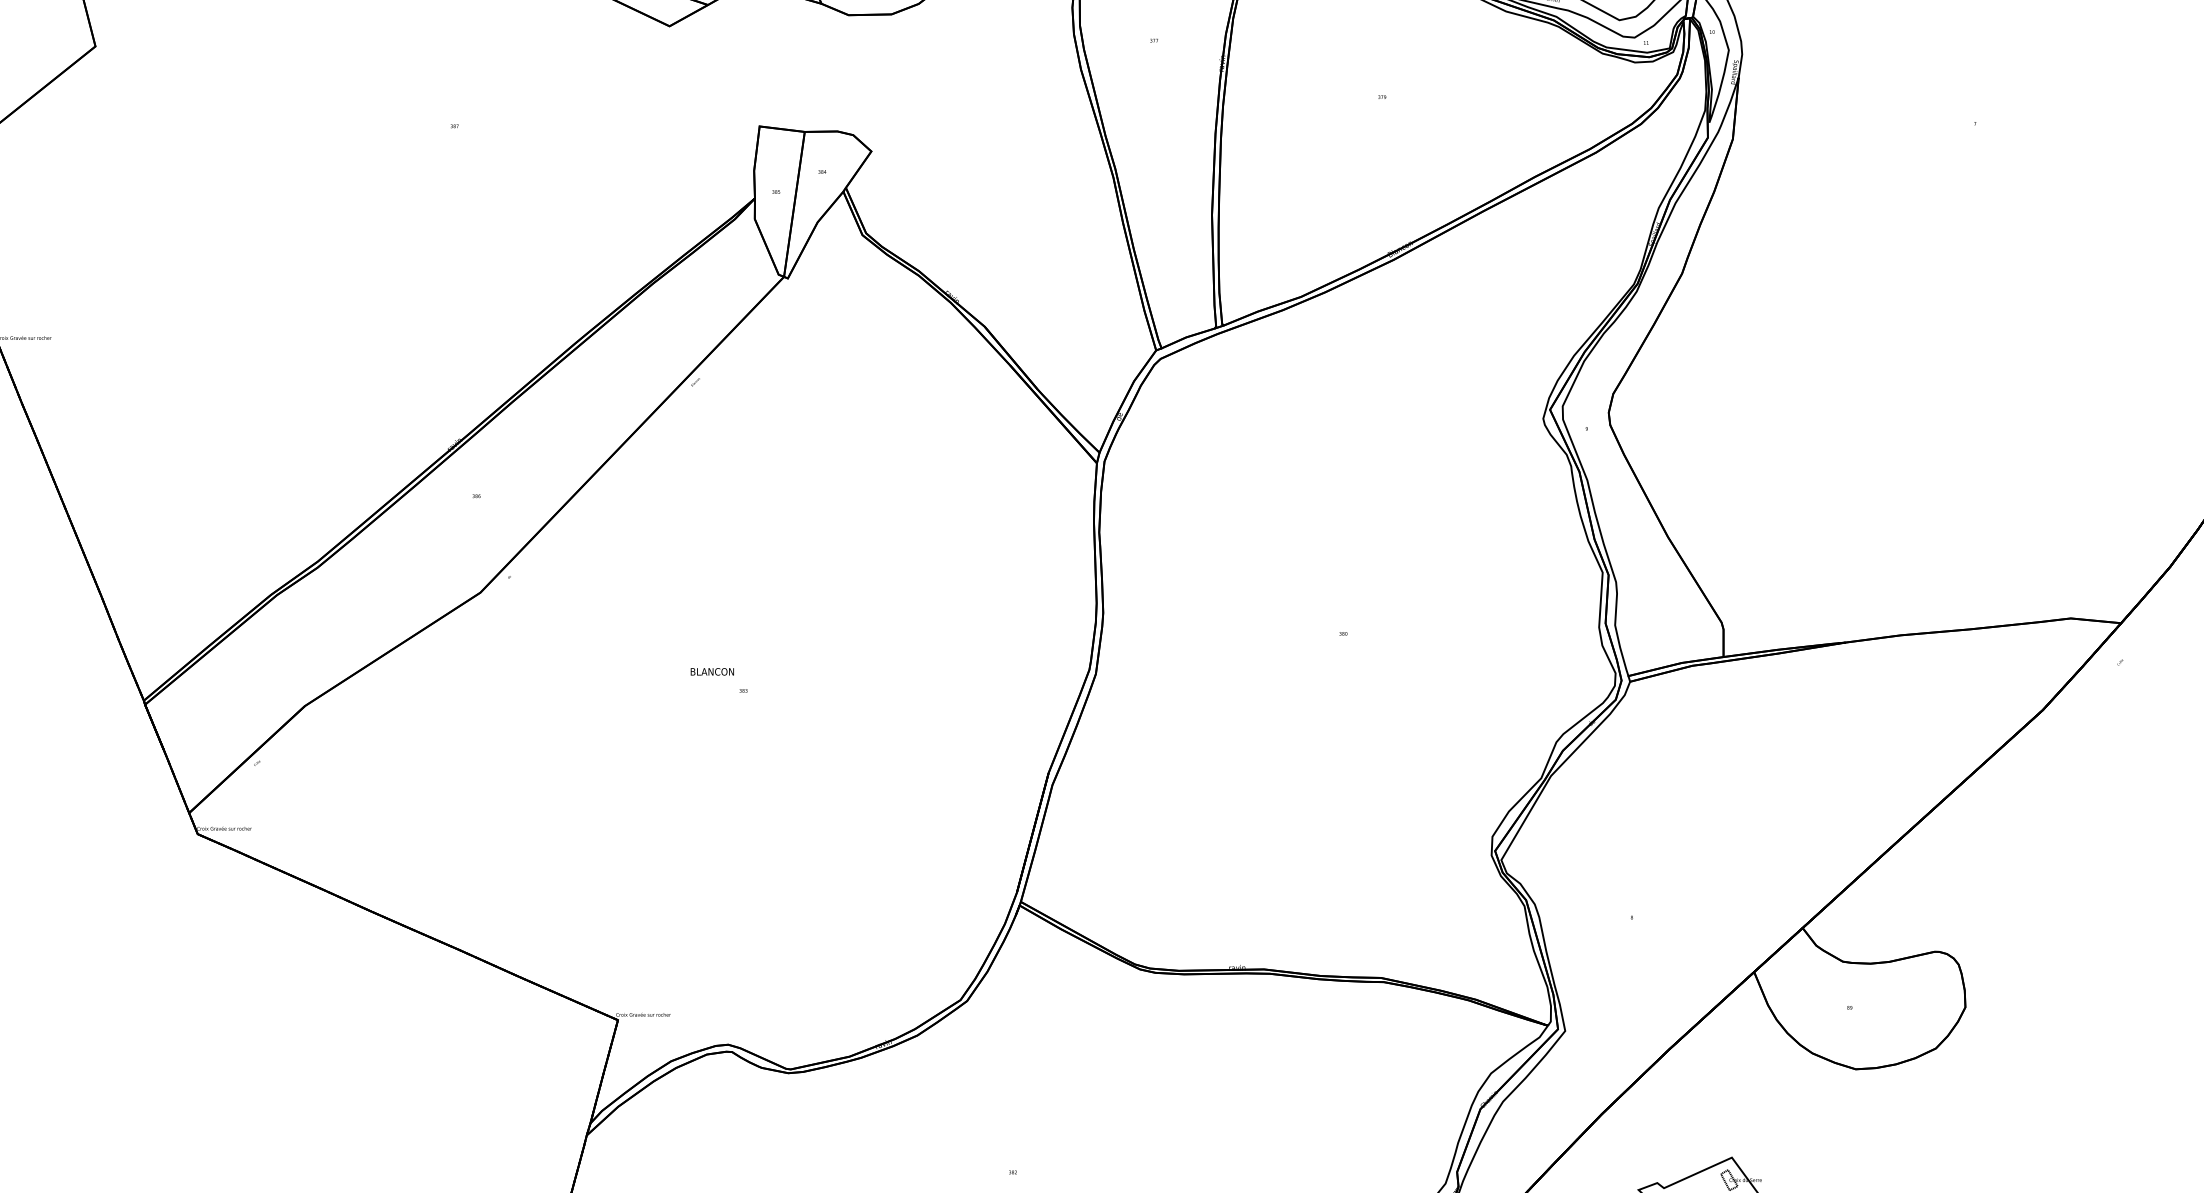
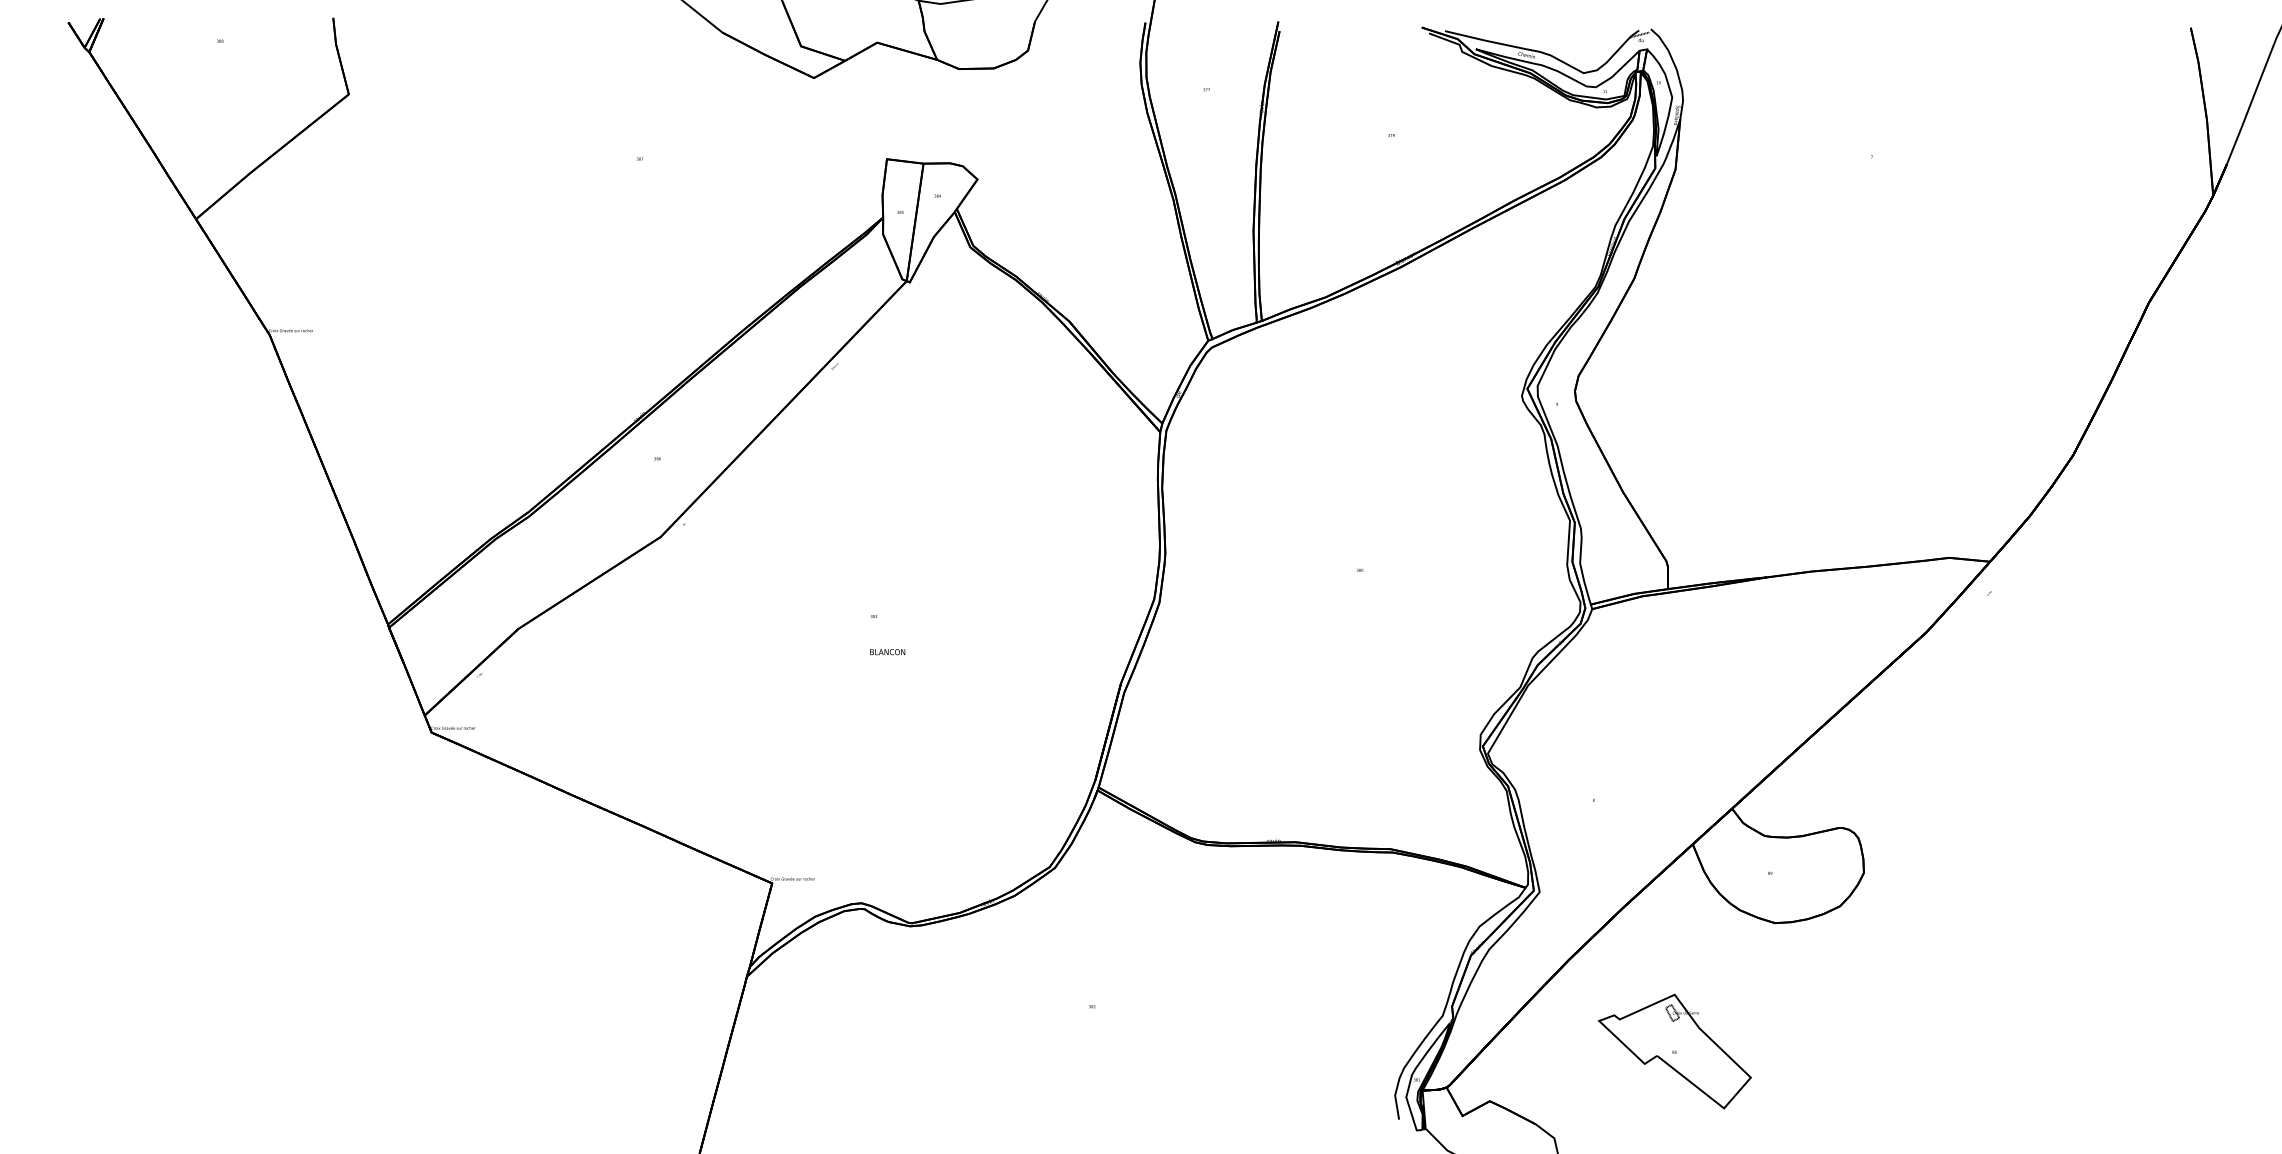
text: (712, 672) -> (887, 652), moved

